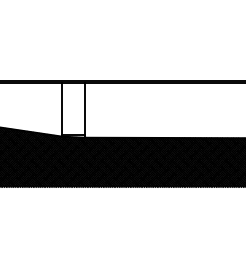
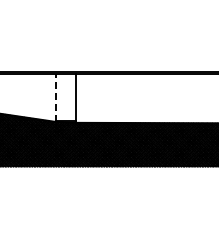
line: (62, 109) -> (55, 97), solid -> dashed

